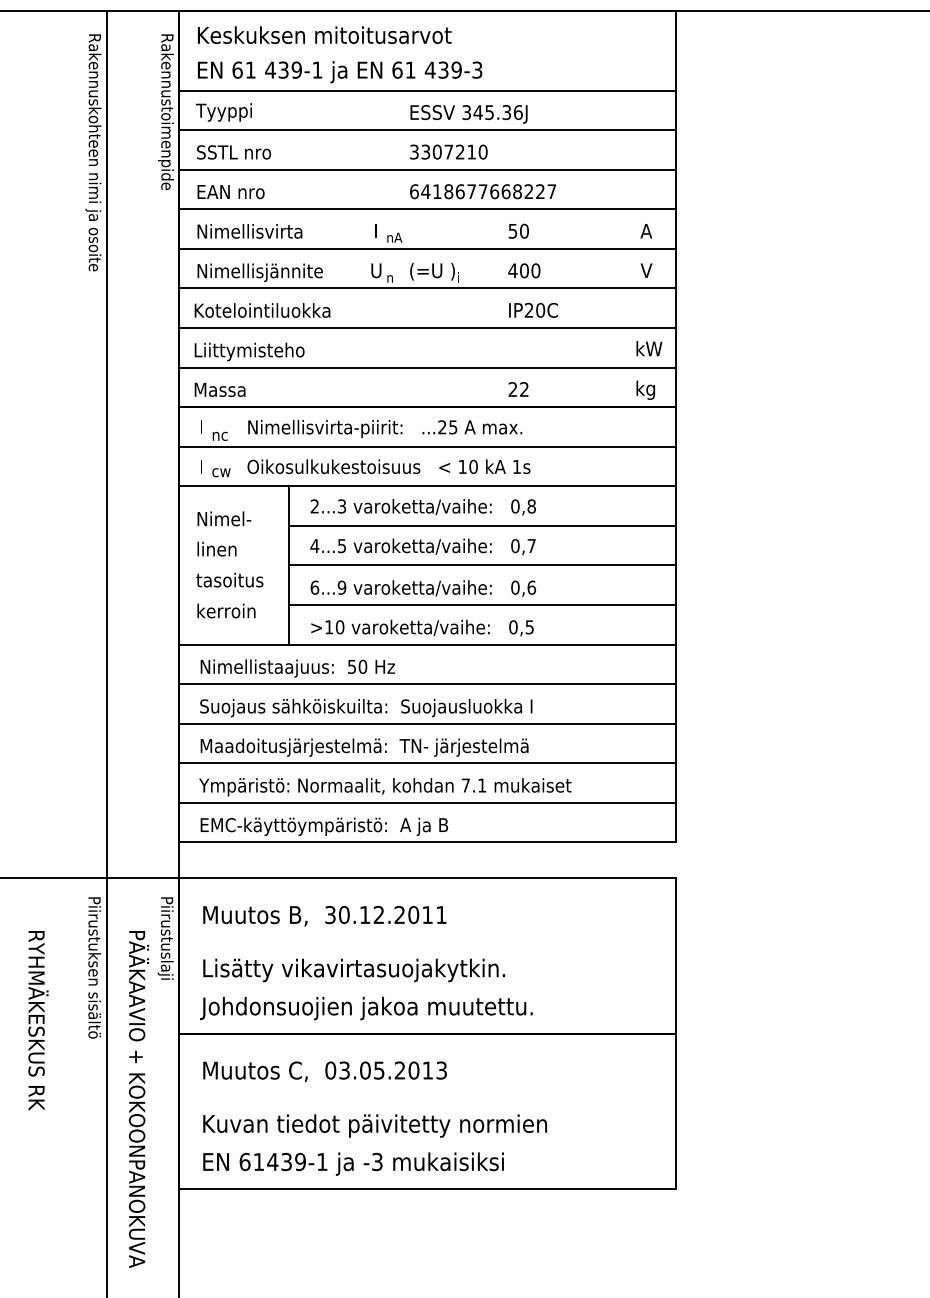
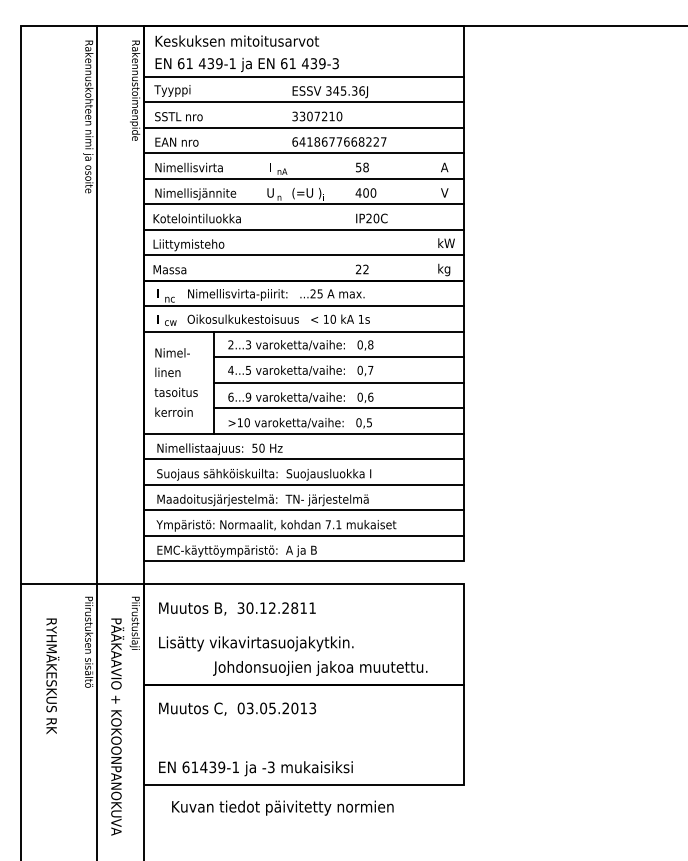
text: (523, 231) -> (365, 167), 50 -> 58
text: (413, 913) -> (294, 607), 30.12.2011 -> 30.12.2811
text: (366, 1008) -> (320, 668), moved
text: (374, 1124) -> (282, 807), moved

